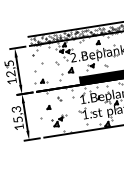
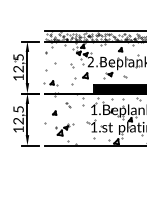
text: (17, 114) -> (18, 115), 15,3 -> 12,5

